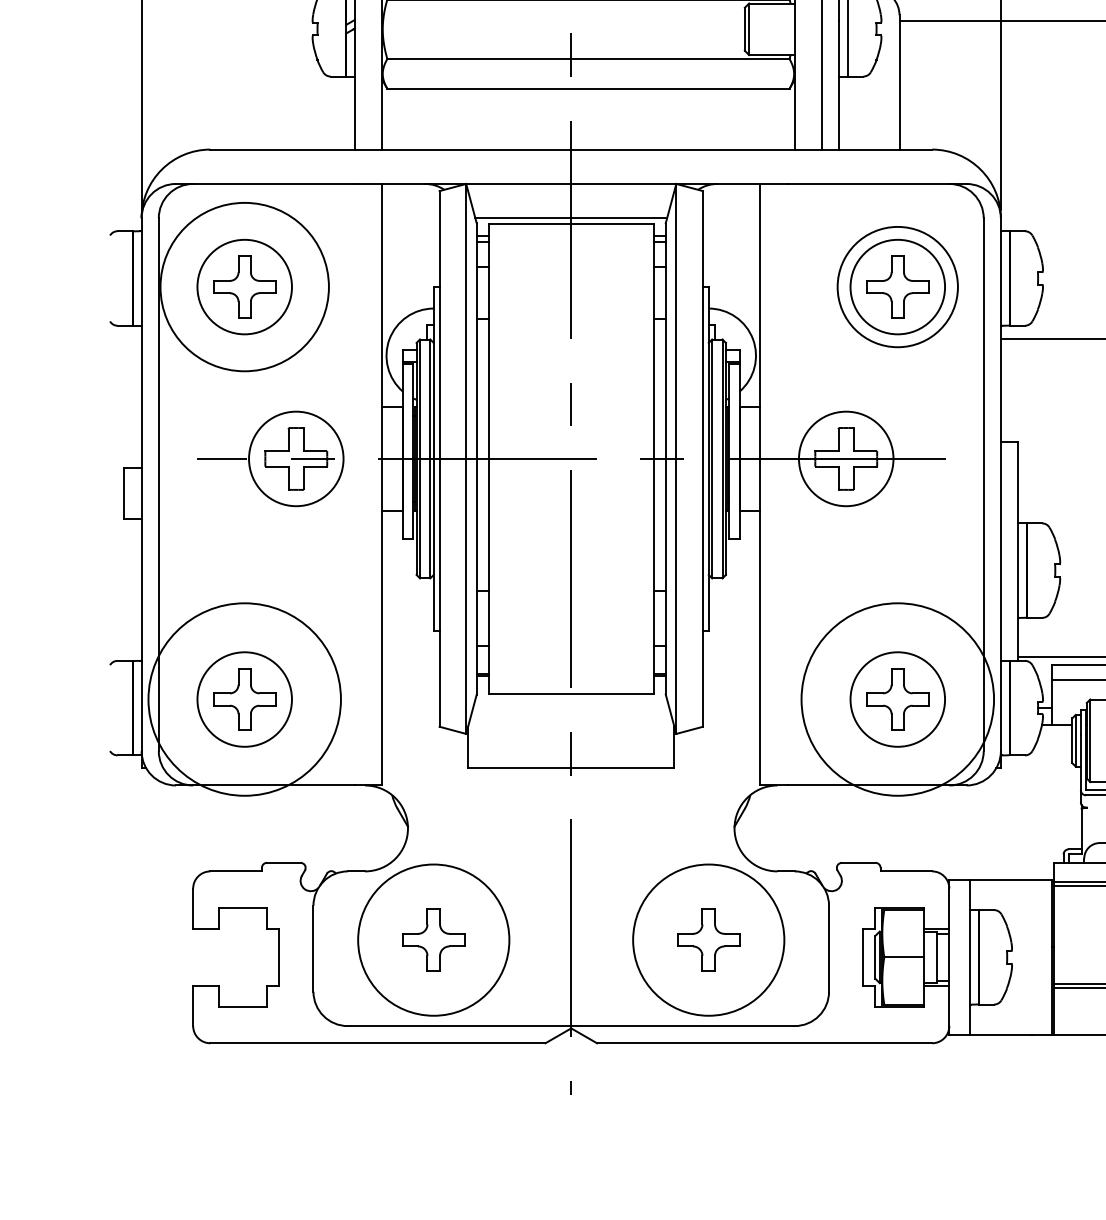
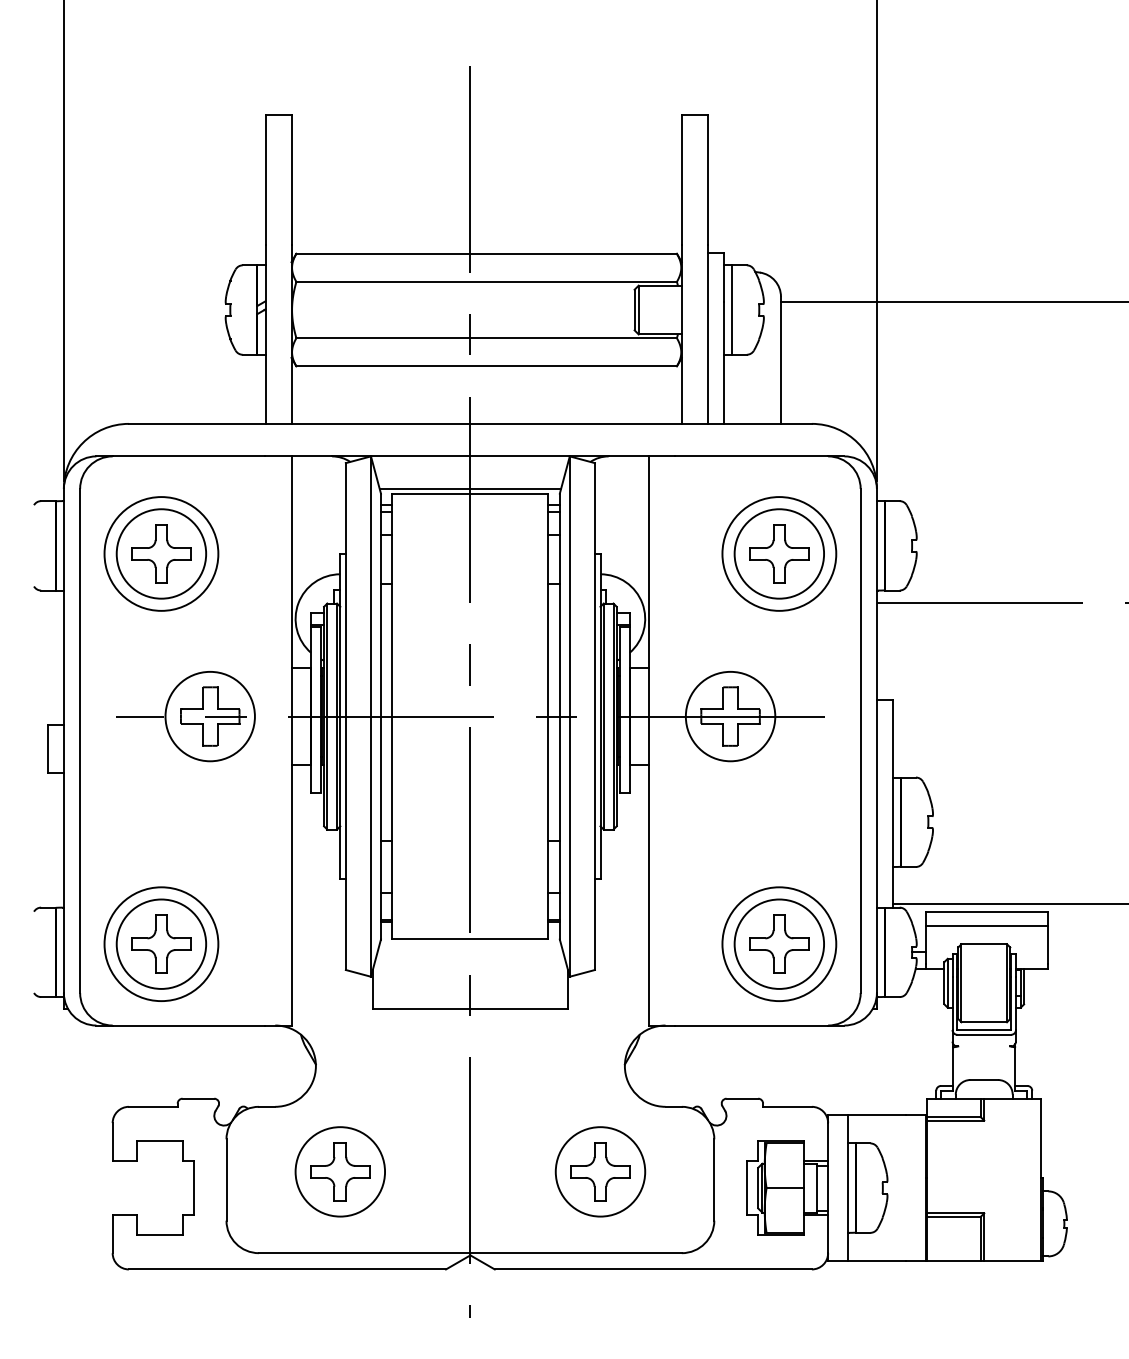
circle: (244, 286) -> (161, 553), size x0.71
circle: (244, 699) -> (161, 944), size x0.62
circle: (897, 699) -> (779, 944), size x0.62
circle: (433, 939) -> (340, 1171), size x0.62
circle: (708, 939) -> (600, 1171), size x0.62

